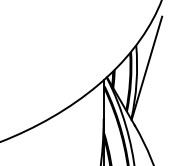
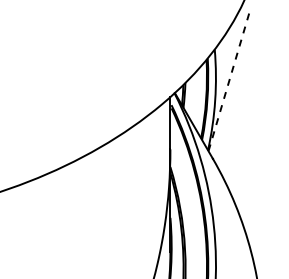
line: (147, 68) -> (229, 80), solid -> dashed

